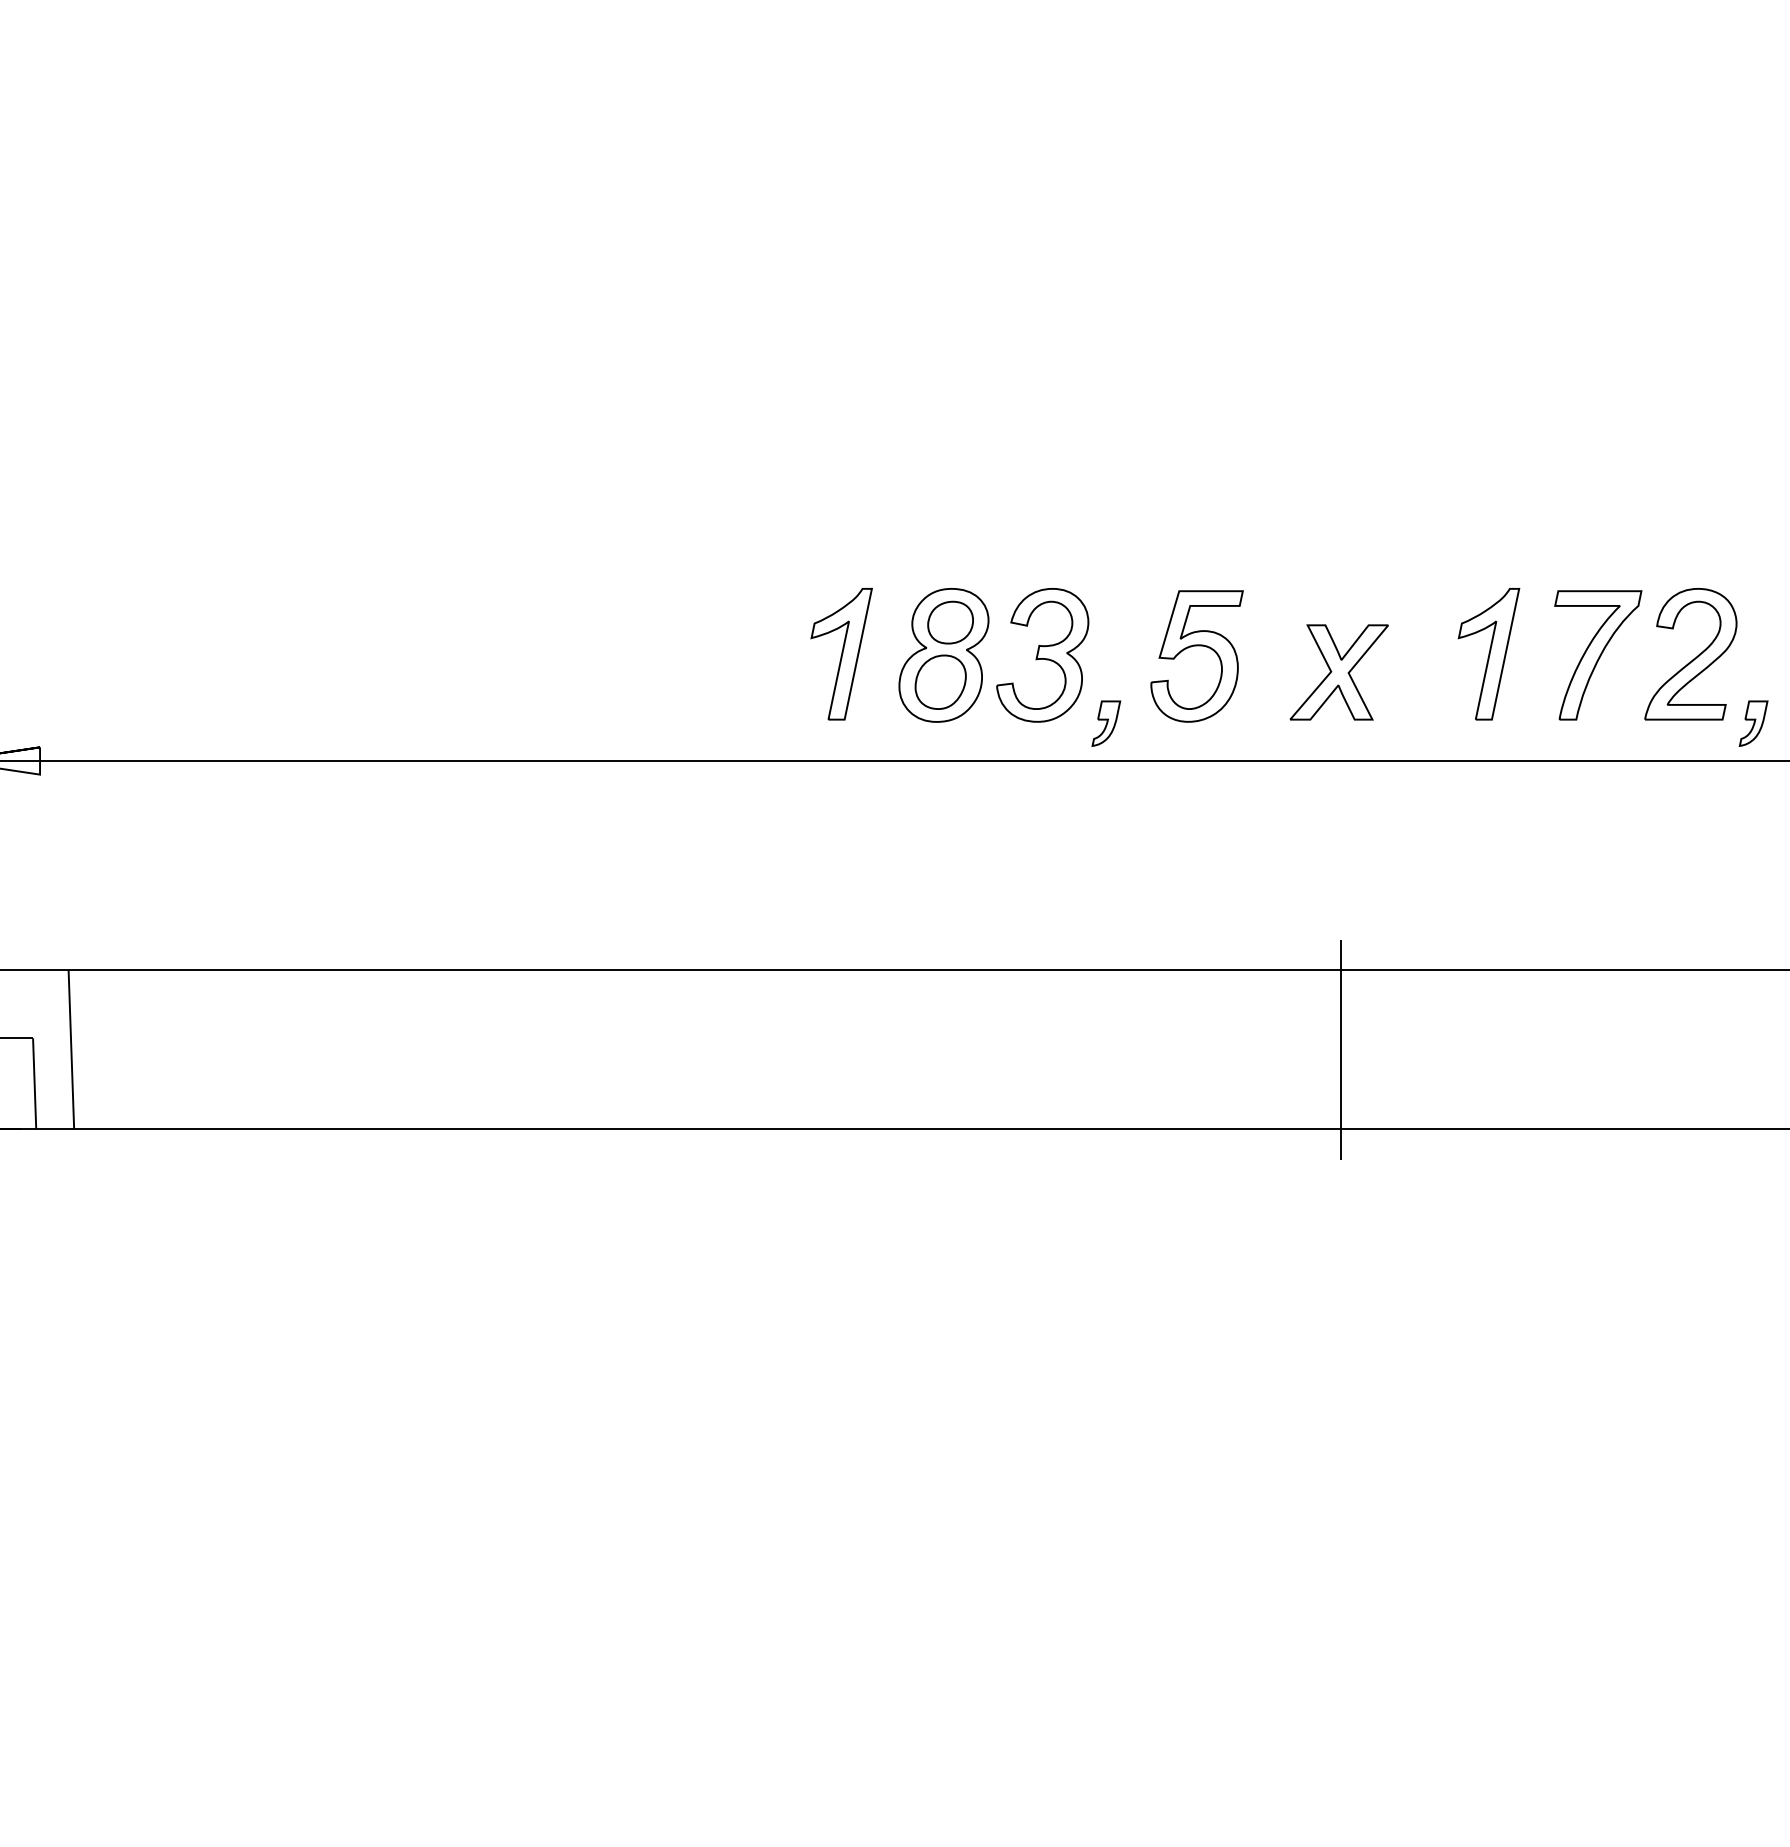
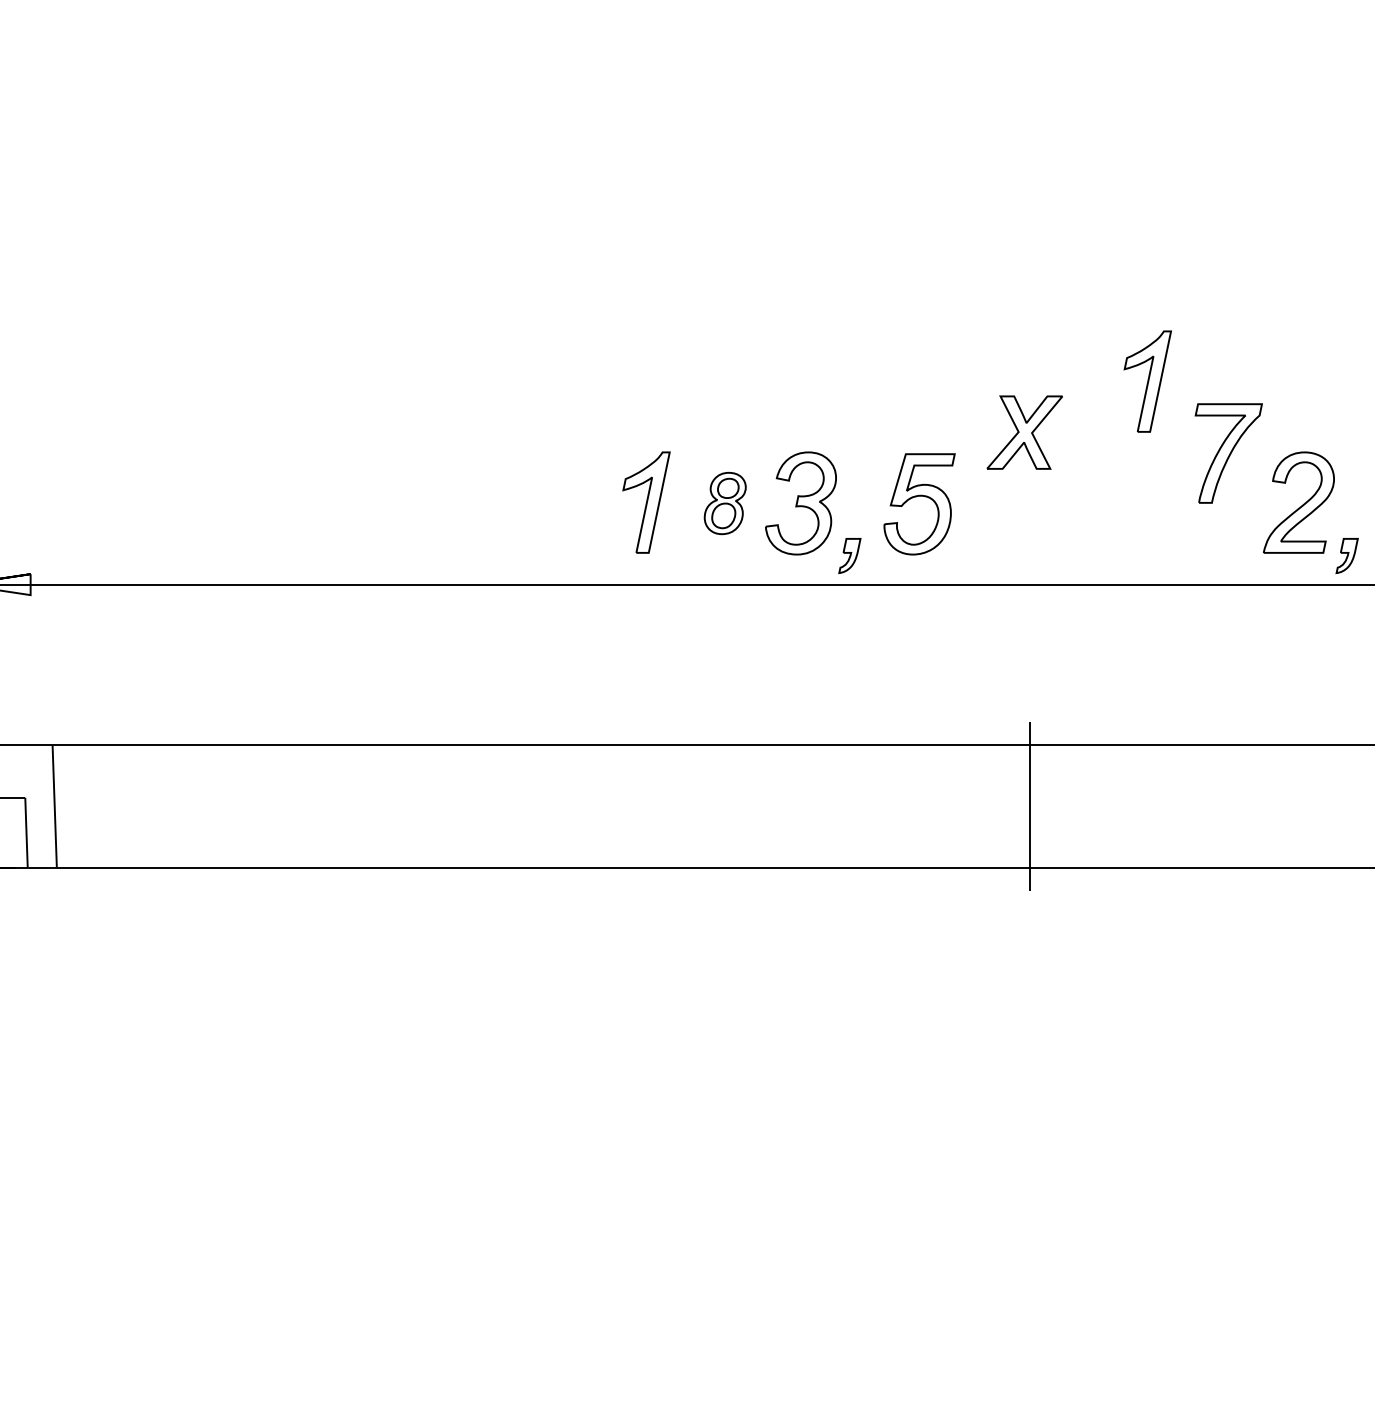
part: (1488, 654) -> (1147, 381), moved
part: (944, 655) -> (725, 503), size x0.6
part: (1597, 655) -> (1228, 453), moved
part: (1338, 672) -> (1024, 432), moved

